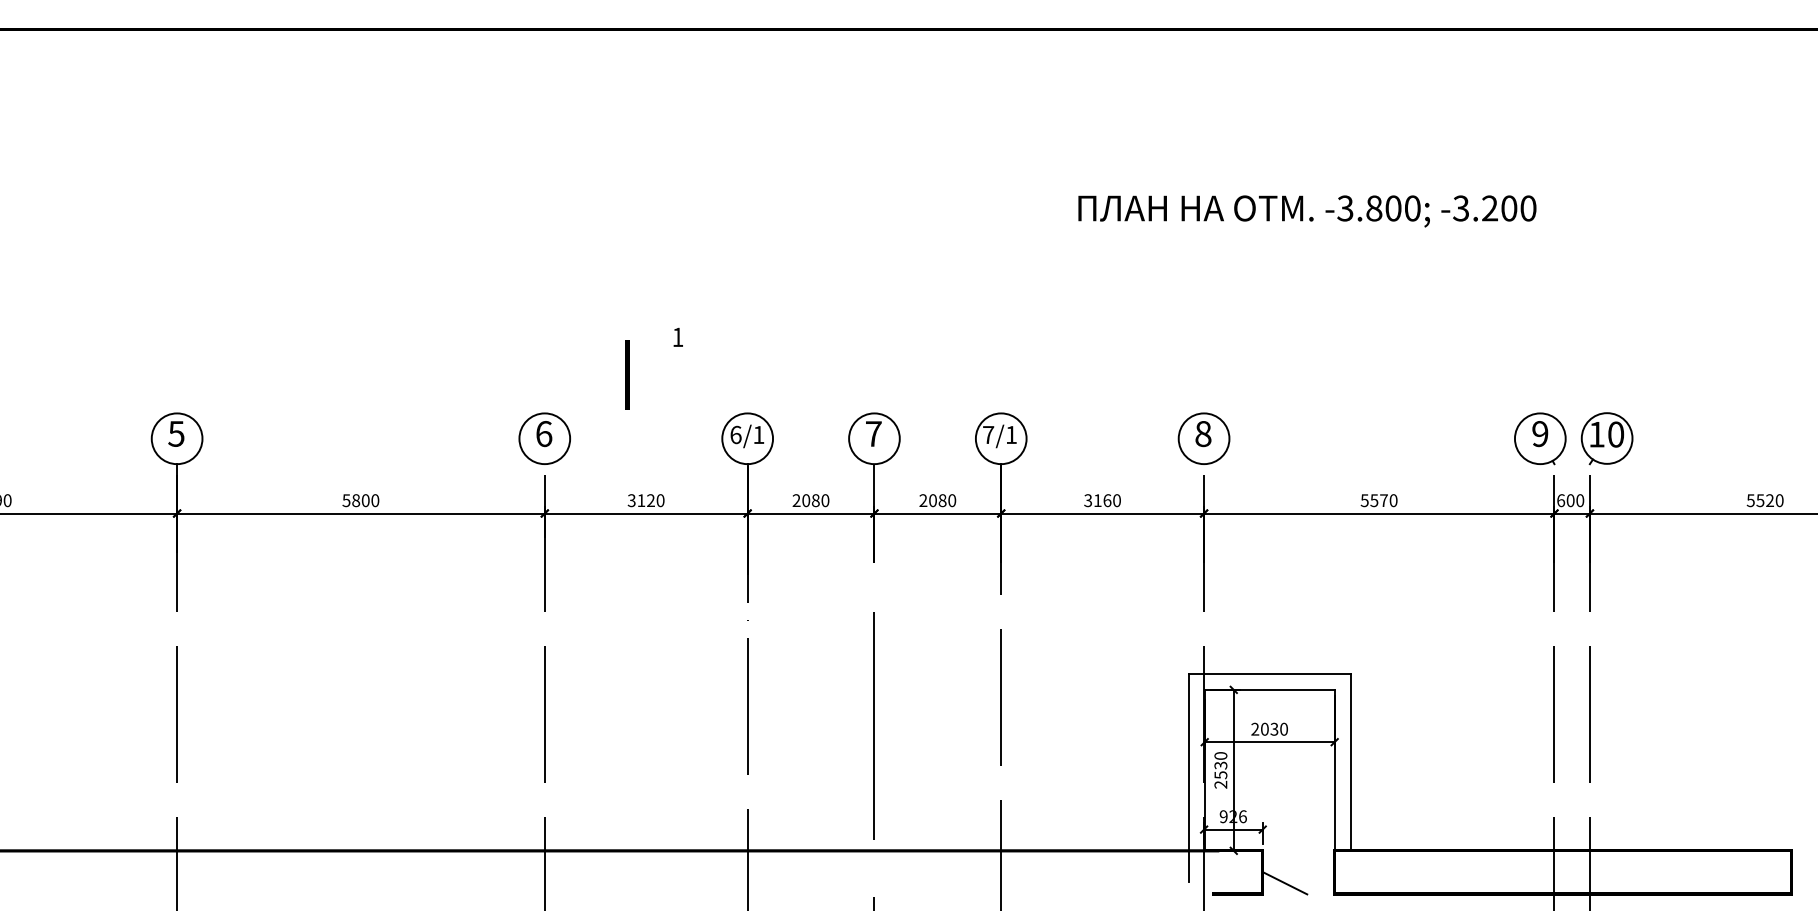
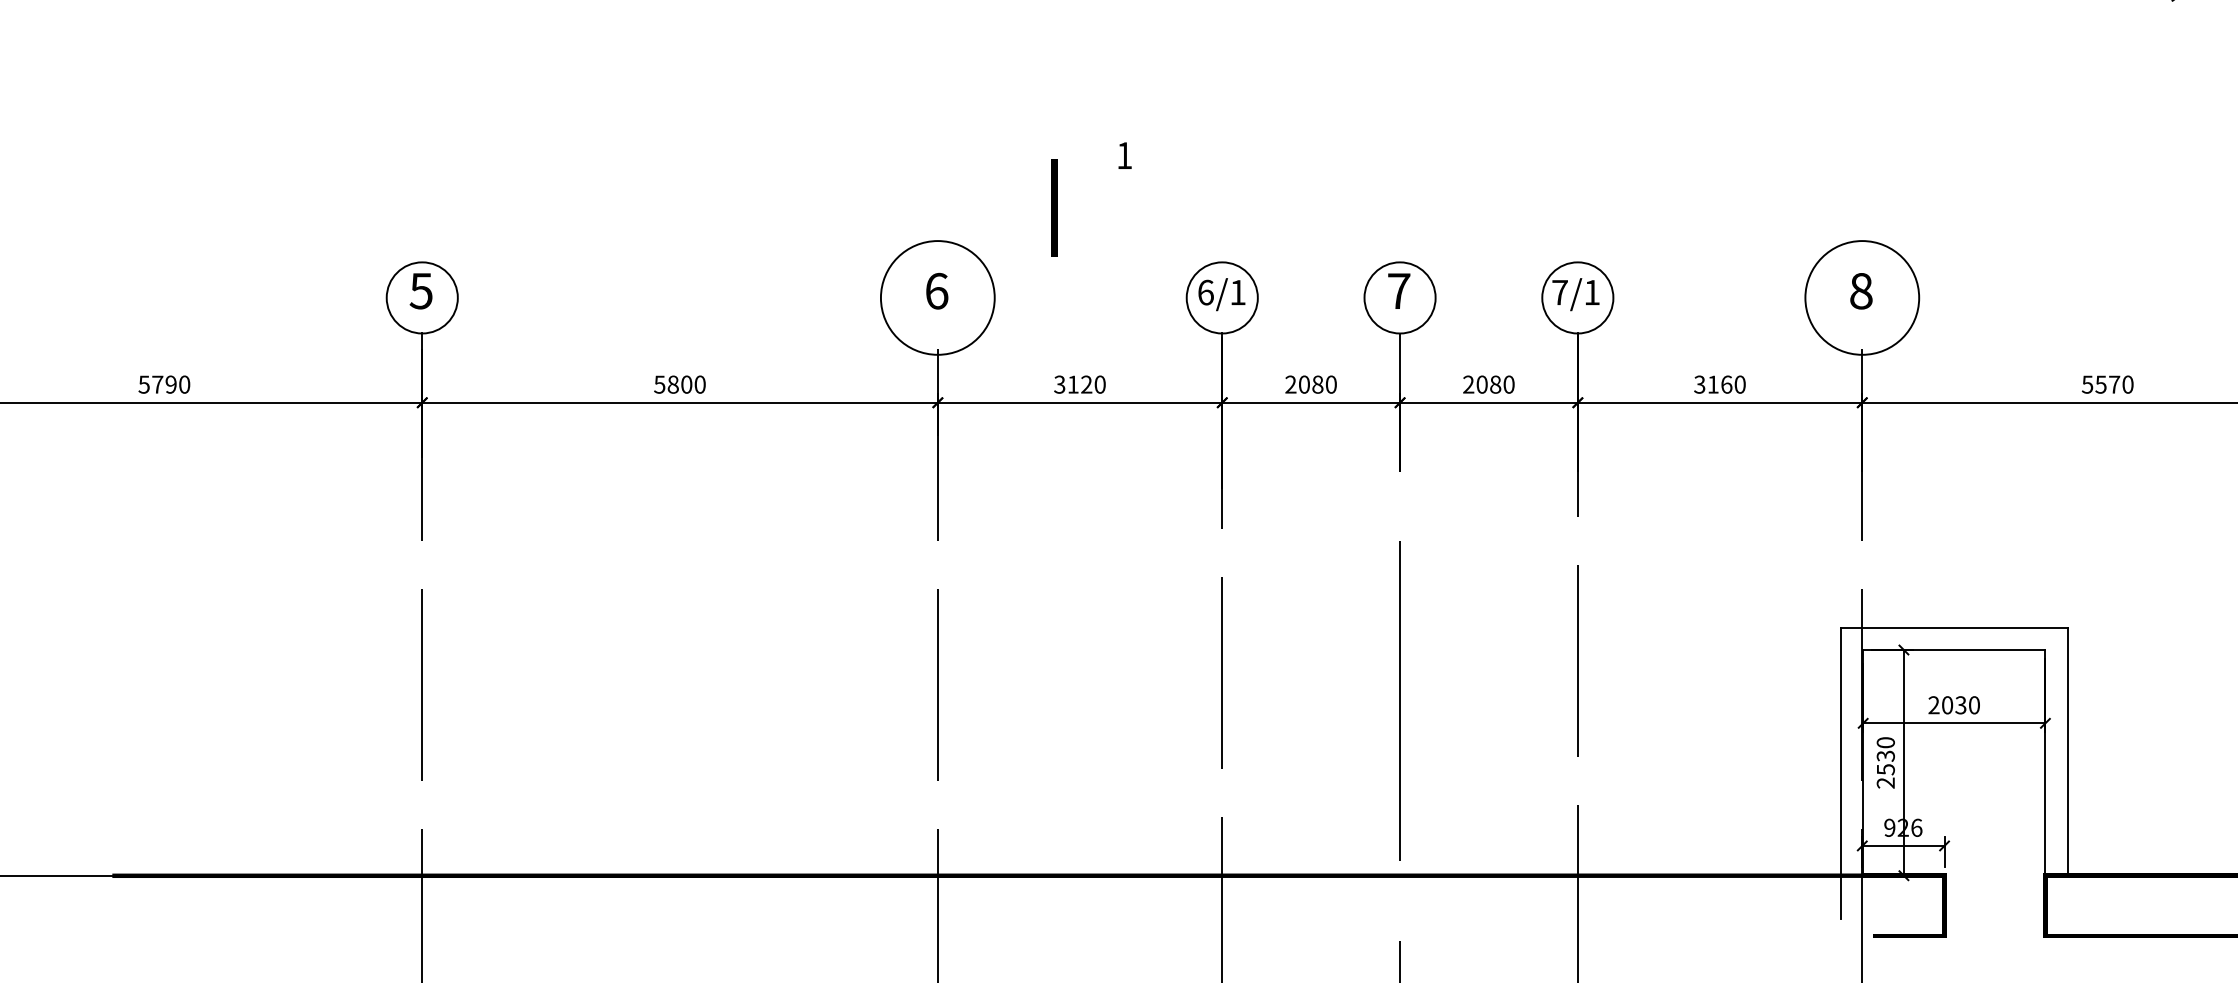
circle: (544, 438) -> (937, 297), size x1.6
circle: (1203, 438) -> (1861, 297), size x1.6
line: (1285, 883) -> (1976, 921), removed

